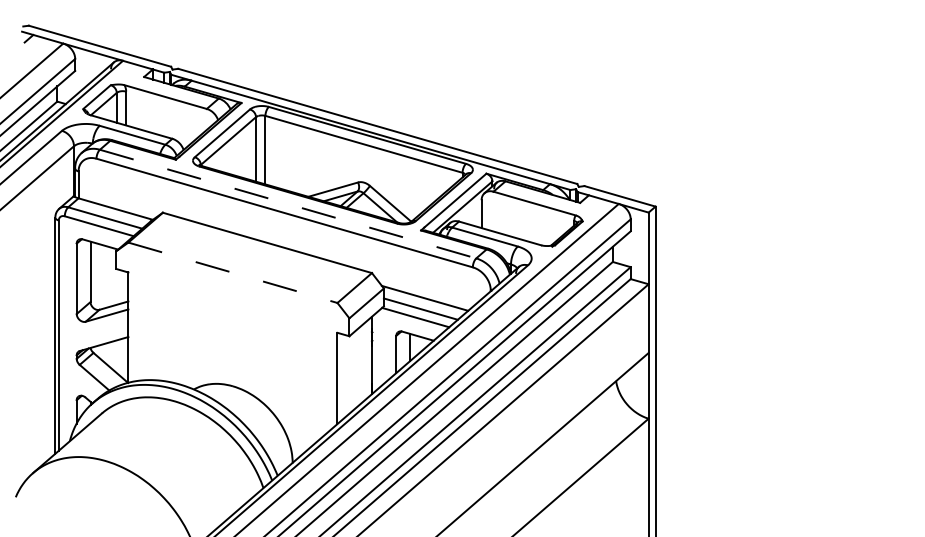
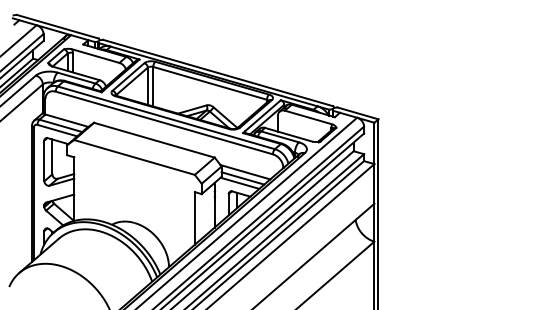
line: (288, 203) -> (166, 117), dashed -> solid
line: (232, 272) -> (134, 157), dashed -> solid

